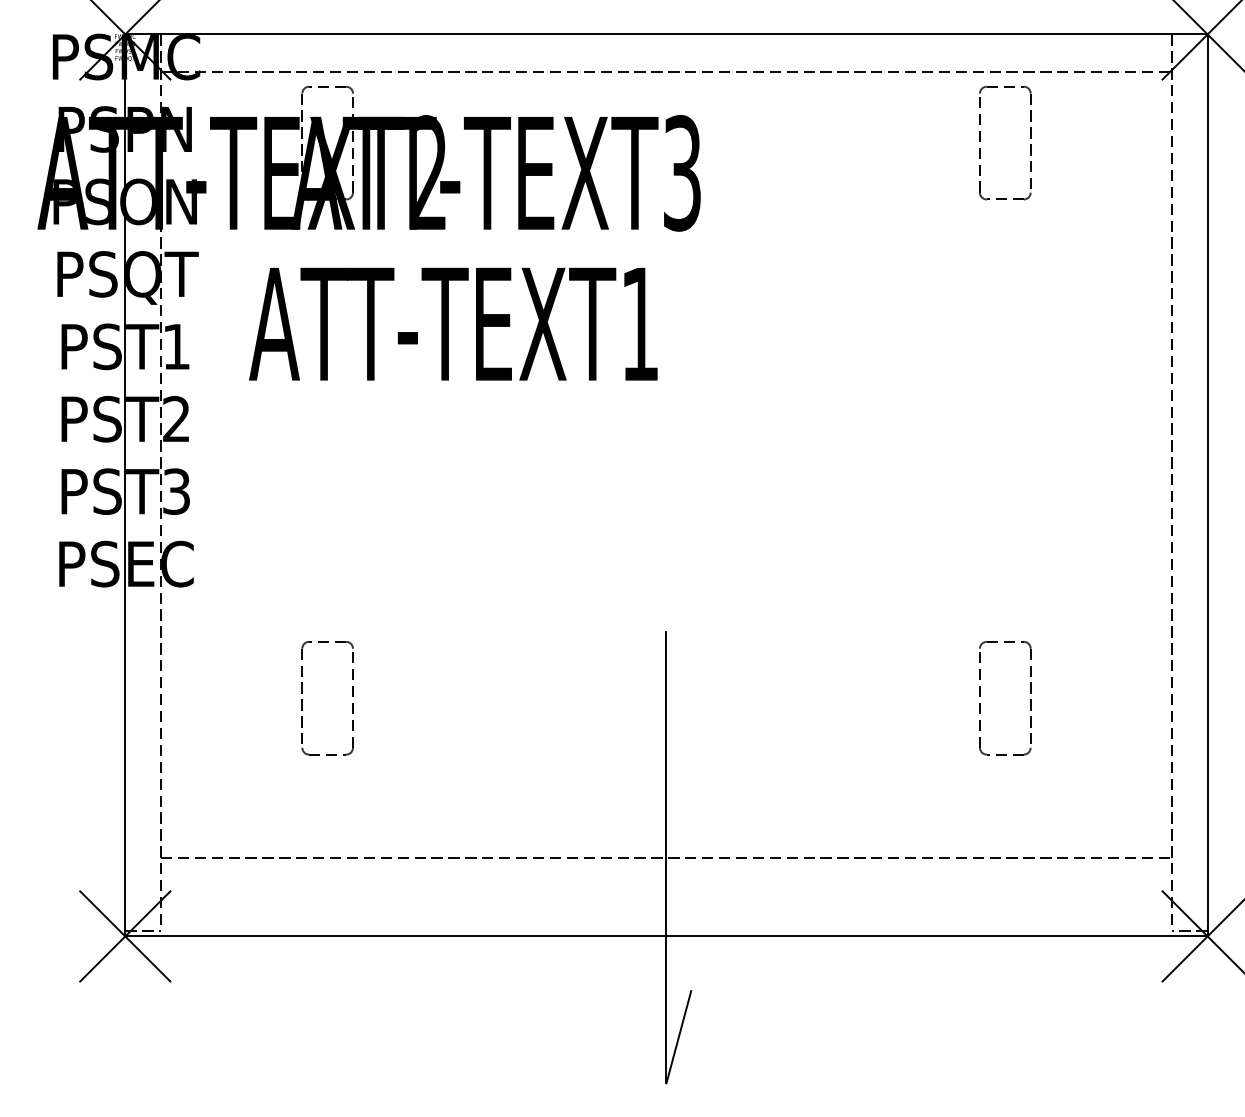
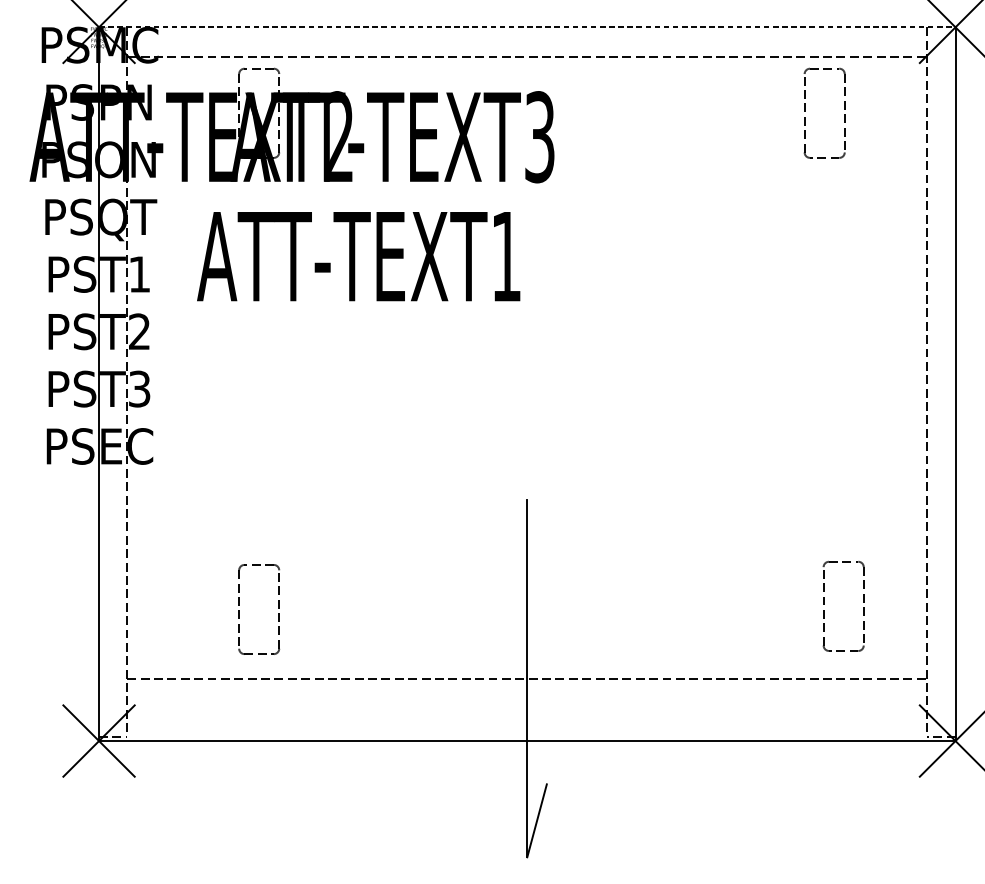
line: (666, 34) -> (527, 27), solid -> dashed
part: (980, 141) -> (805, 112), moved
part: (302, 699) -> (239, 610), moved
part: (1030, 699) -> (863, 607), moved

